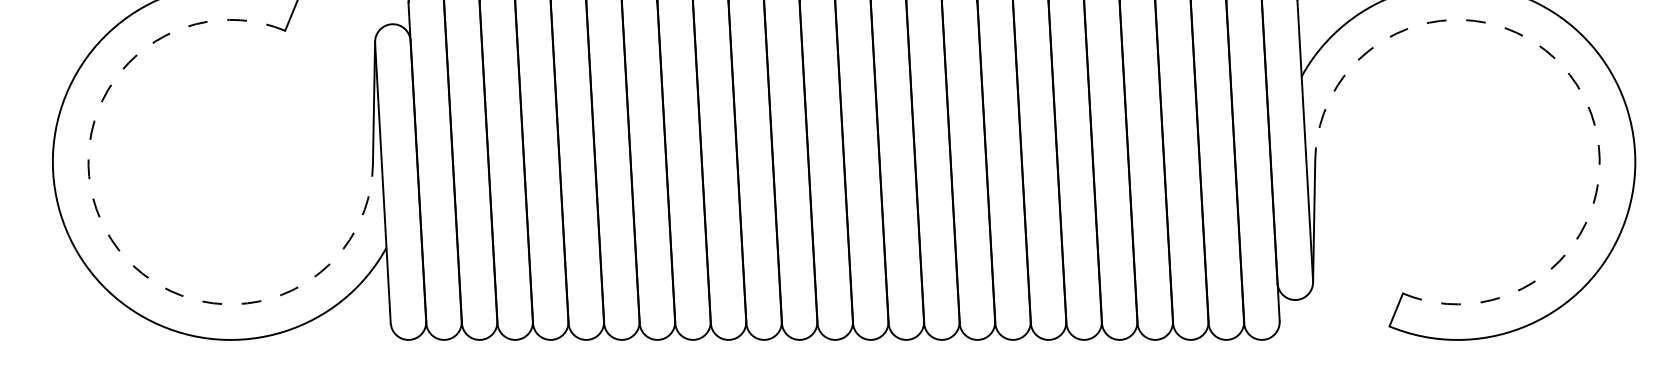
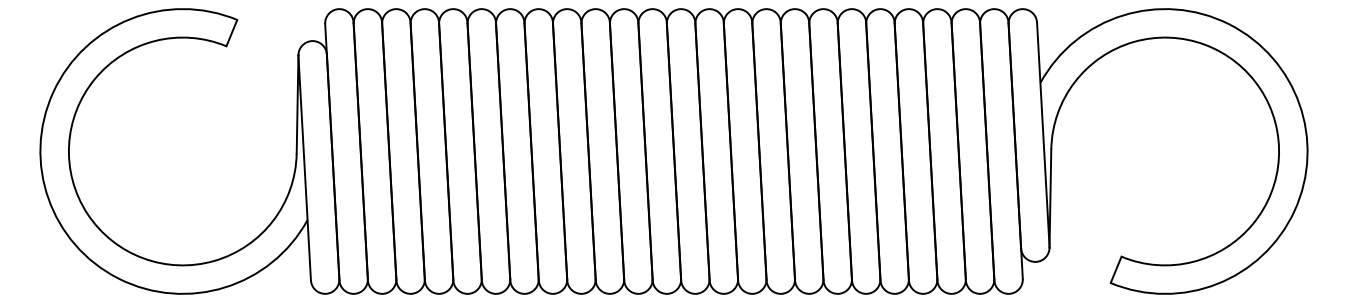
arc: (1576, 84) -> (1260, 89), dashed -> solid
arc: (111, 239) -> (87, 213), dashed -> solid

